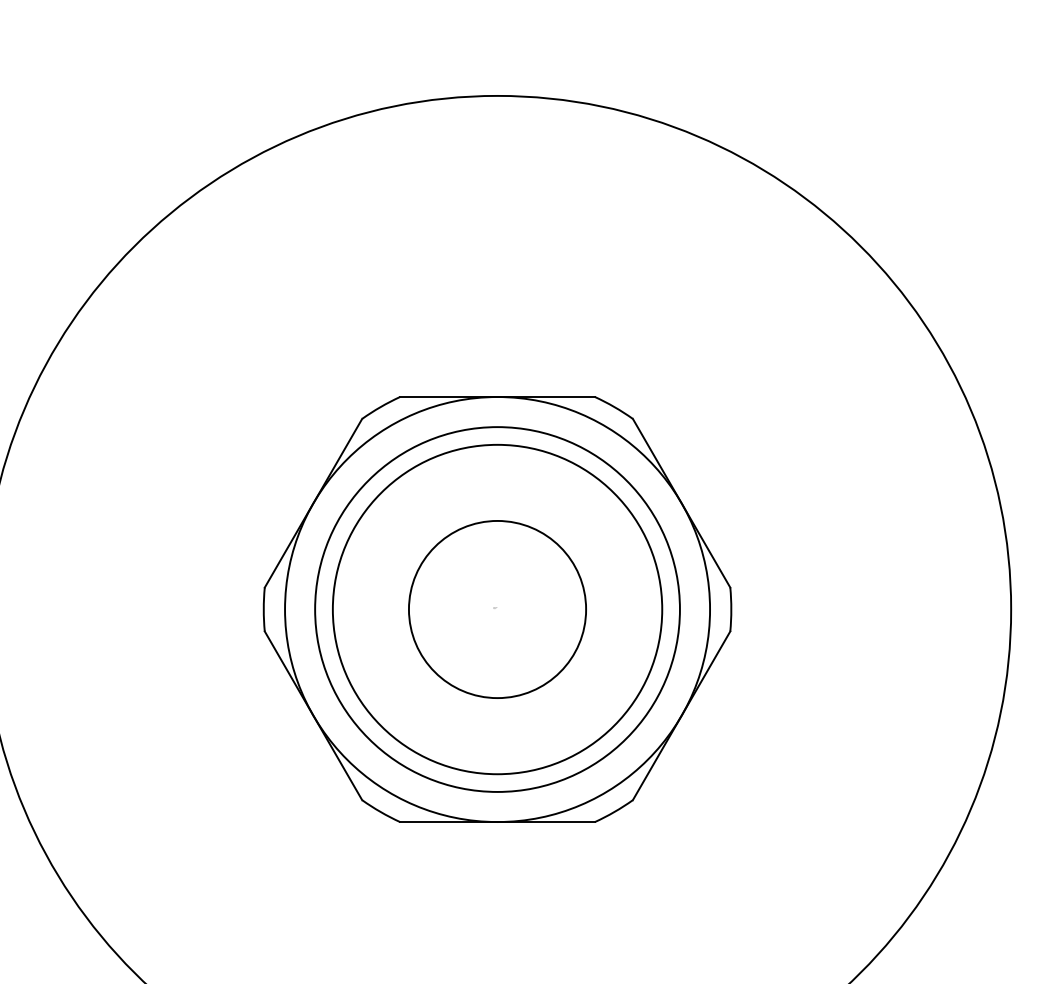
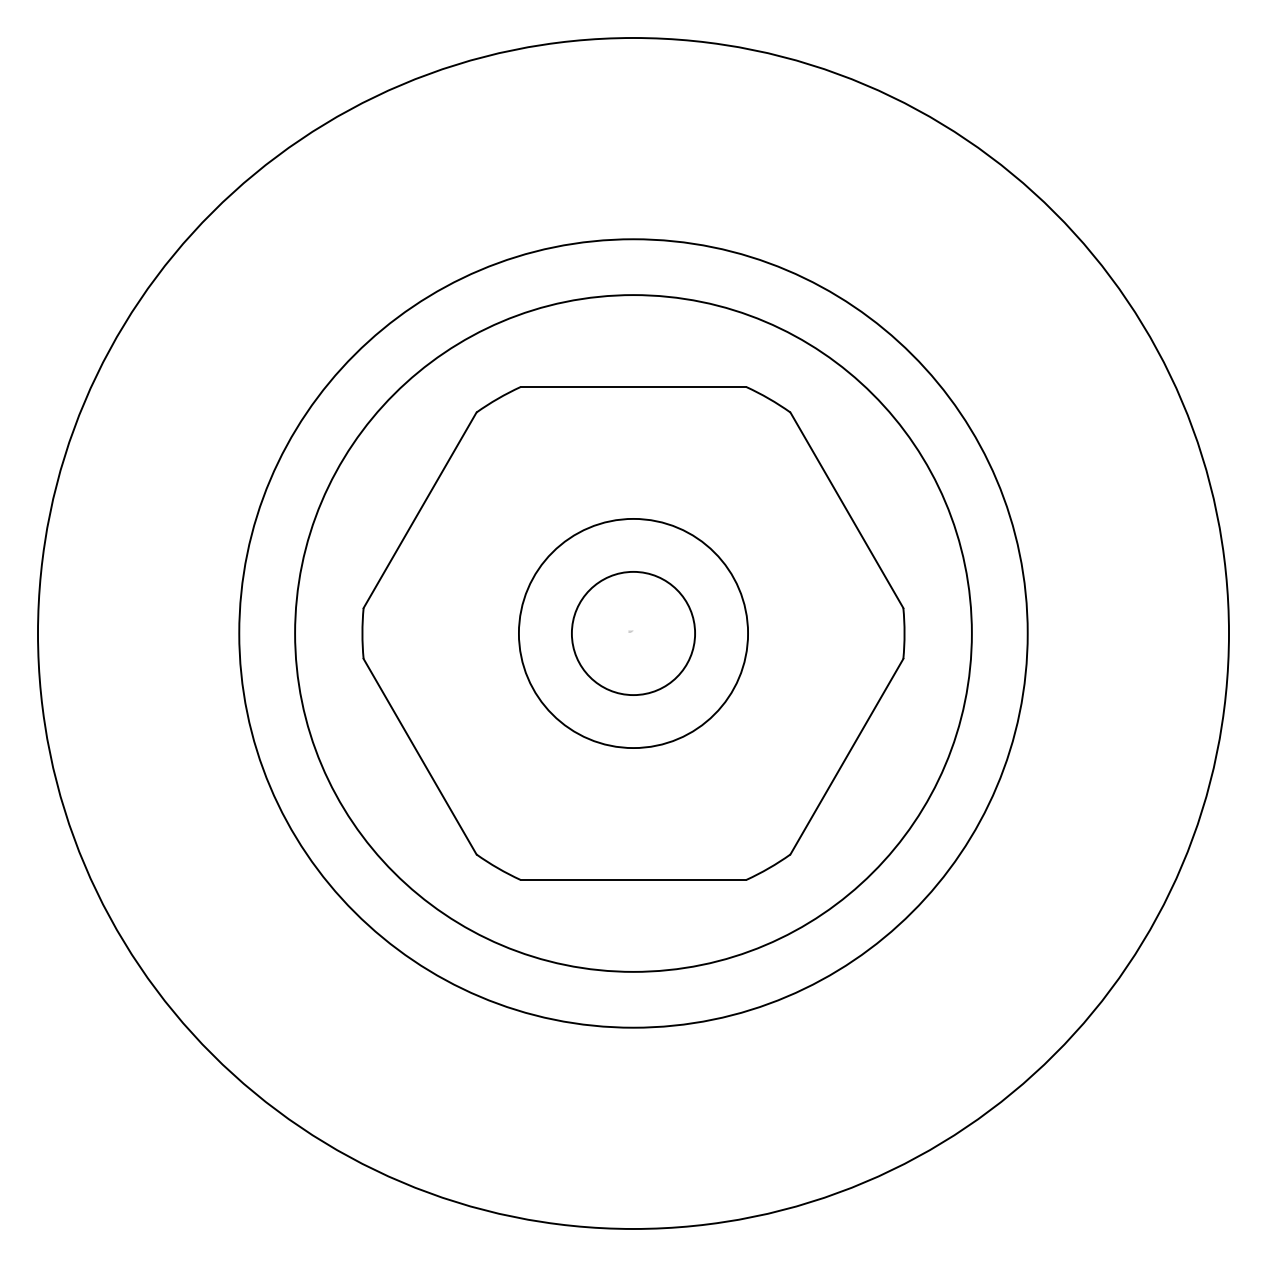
circle: (497, 609) -> (633, 633), size x0.6
circle: (497, 609) -> (633, 633), size x0.6
circle: (497, 609) -> (633, 633), size x1.6
circle: (497, 609) -> (633, 633), size x1.6

